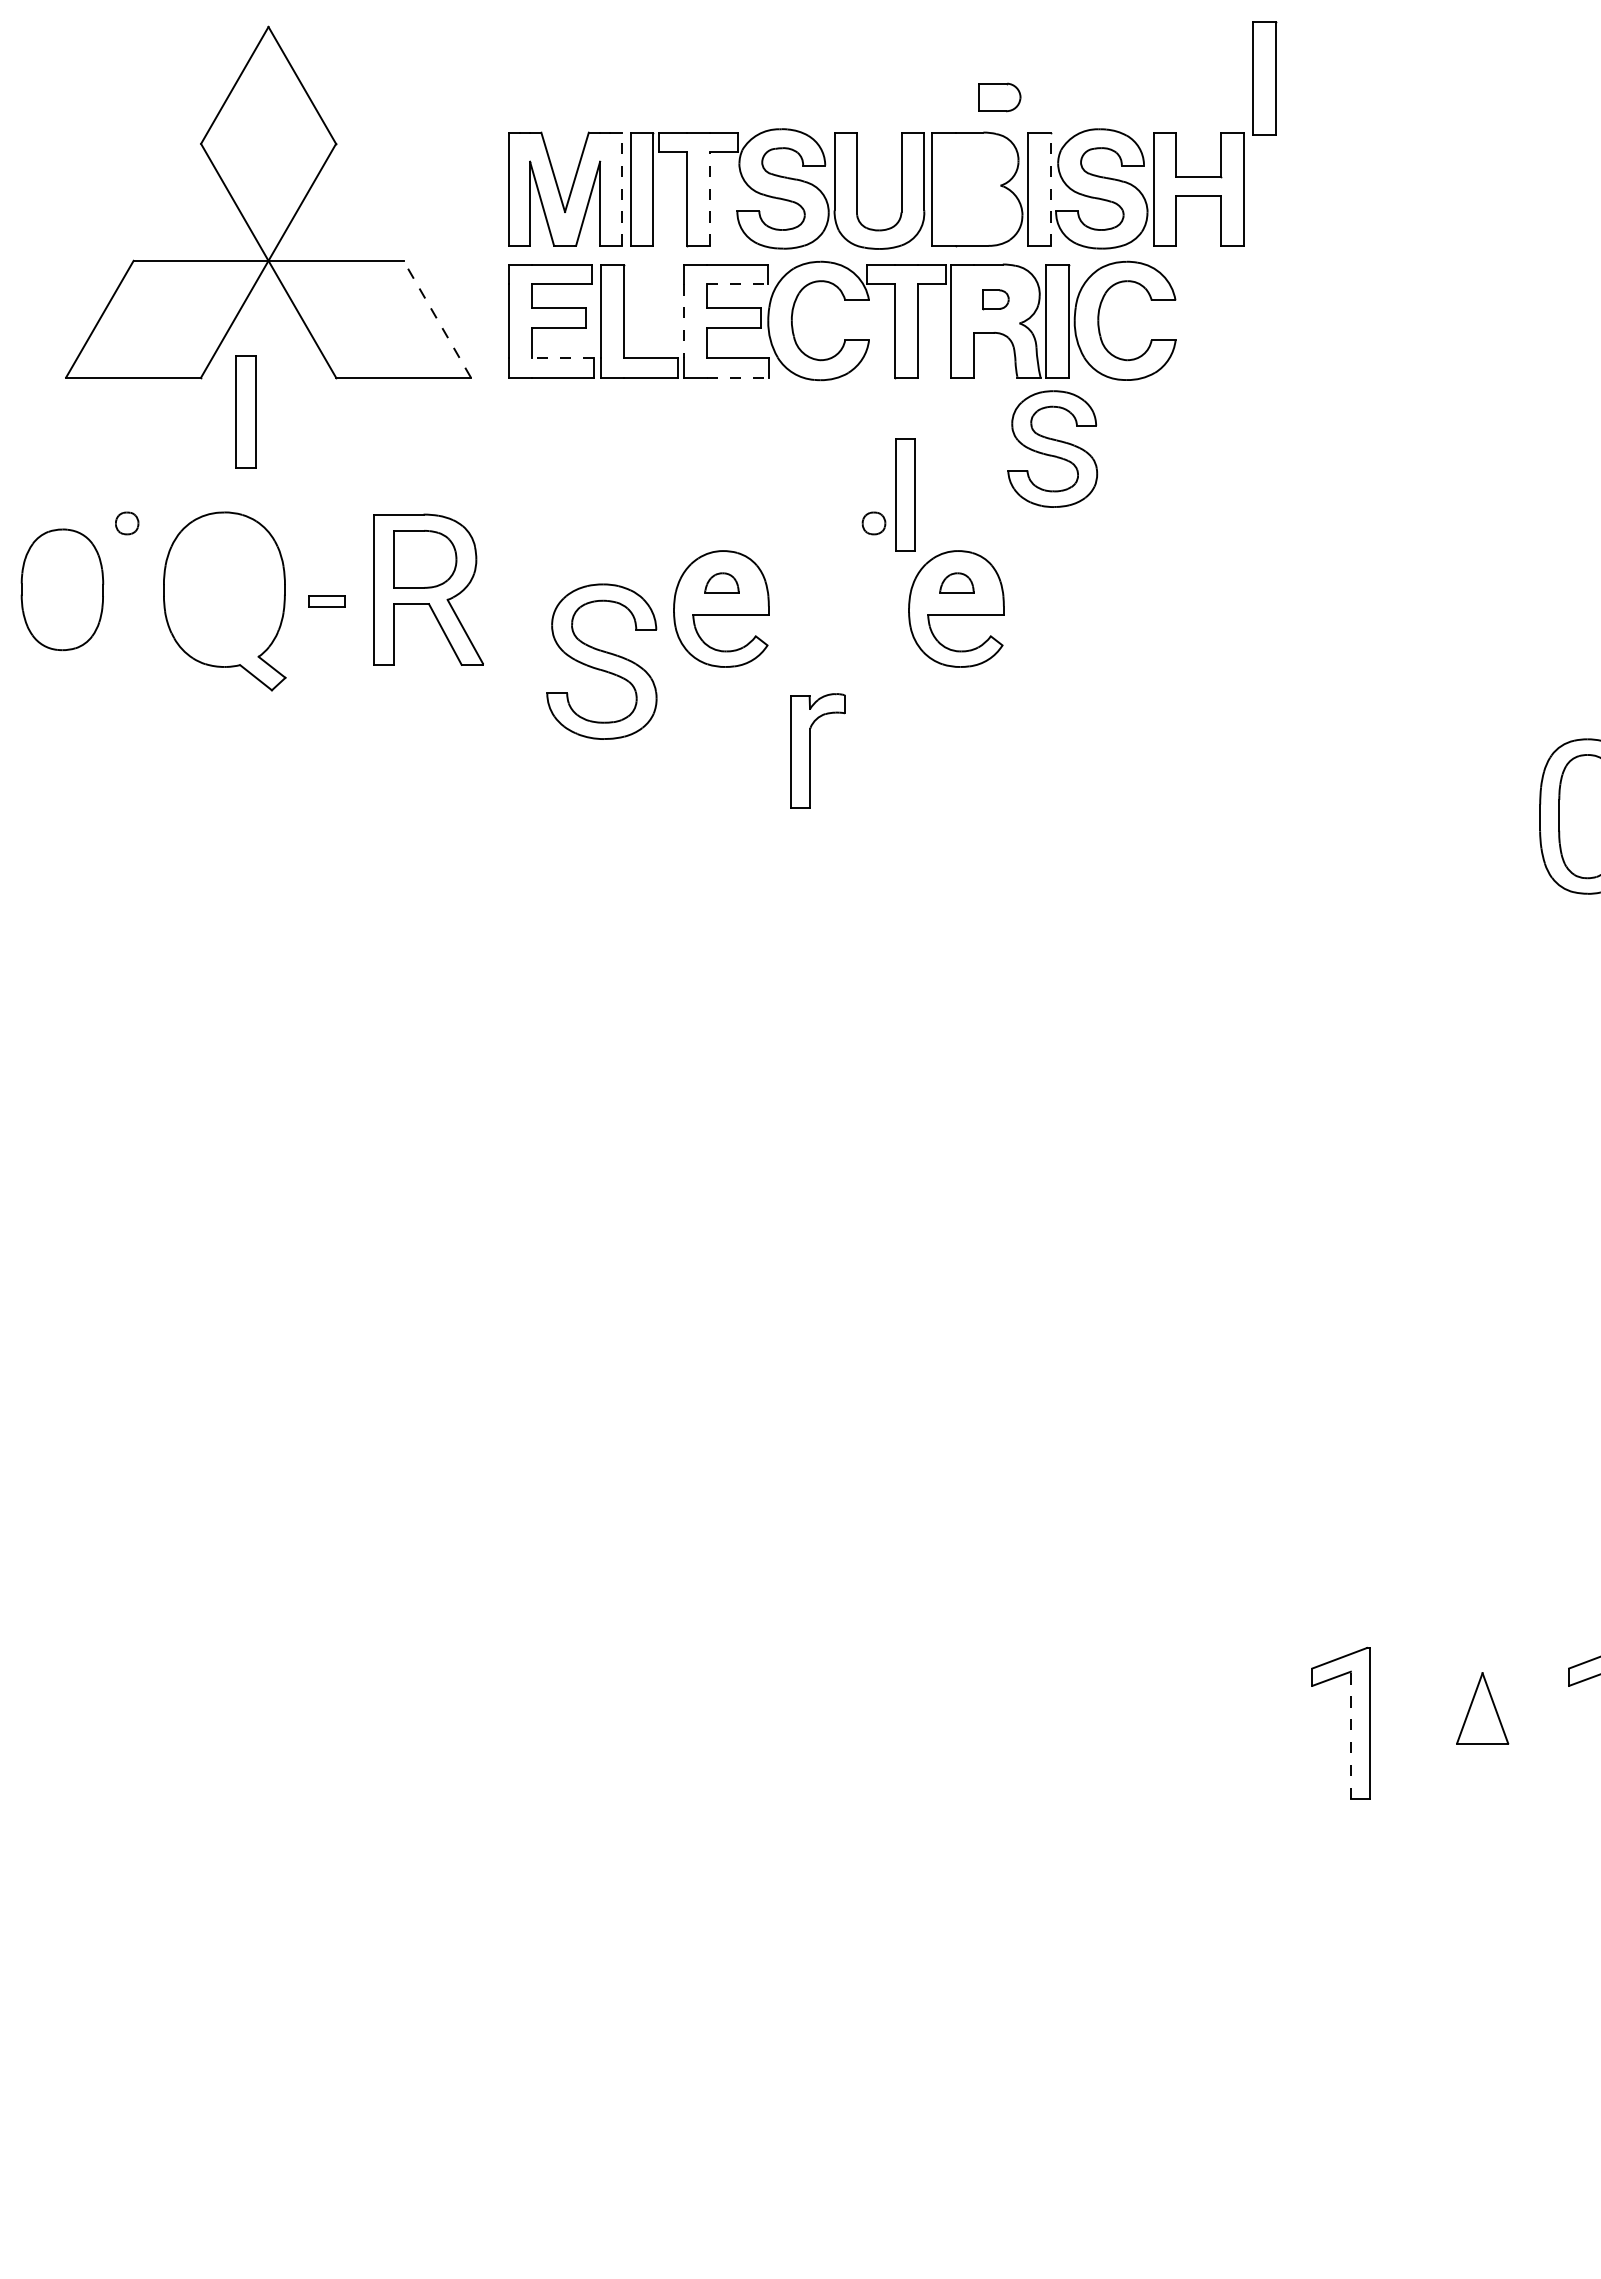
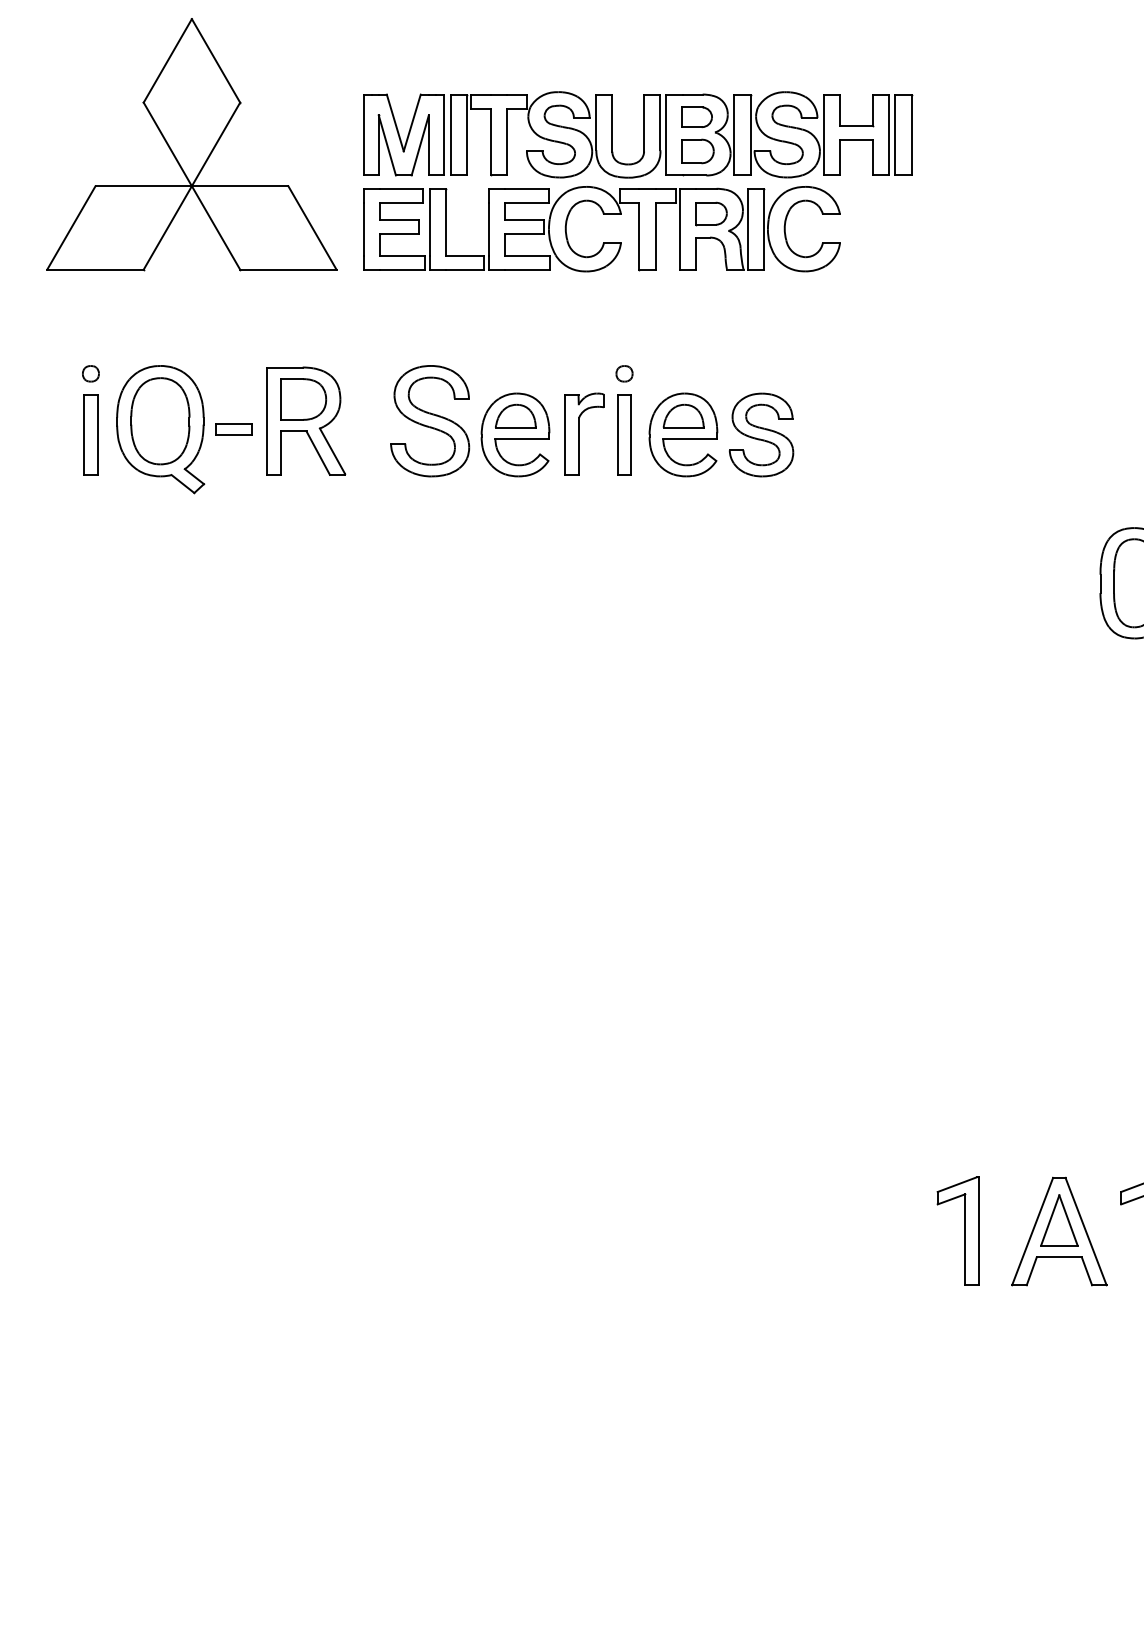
part: (1264, 78) -> (903, 135), moved
part: (999, 97) -> (697, 117), moved
line: (621, 189) -> (444, 135), dashed -> solid
line: (1050, 189) -> (750, 135), dashed -> solid
line: (710, 199) -> (507, 142), dashed -> solid
part: (976, 211) -> (697, 150), added
line: (737, 284) -> (526, 203), dashed -> solid
part: (995, 299) -> (711, 213), size x1.67
line: (437, 318) -> (312, 227), dashed -> solid
line: (684, 321) -> (489, 229), dashed -> solid
line: (562, 358) -> (401, 255), dashed -> solid
line: (738, 377) -> (527, 269), dashed -> solid
part: (245, 411) -> (90, 434), moved
part: (1052, 448) -> (761, 434), moved
part: (905, 494) -> (624, 434), moved
part: (721, 582) -> (515, 416), size x1.67
part: (956, 582) -> (683, 416), size x1.67
part: (62, 589) -> (160, 421), moved
part: (326, 600) -> (233, 428), size x1.43
part: (601, 661) -> (429, 421), moved
part: (810, 750) -> (579, 433), moved
part: (1482, 1723) -> (1059, 1231), added
line: (1350, 1735) -> (964, 1239), dashed -> solid

